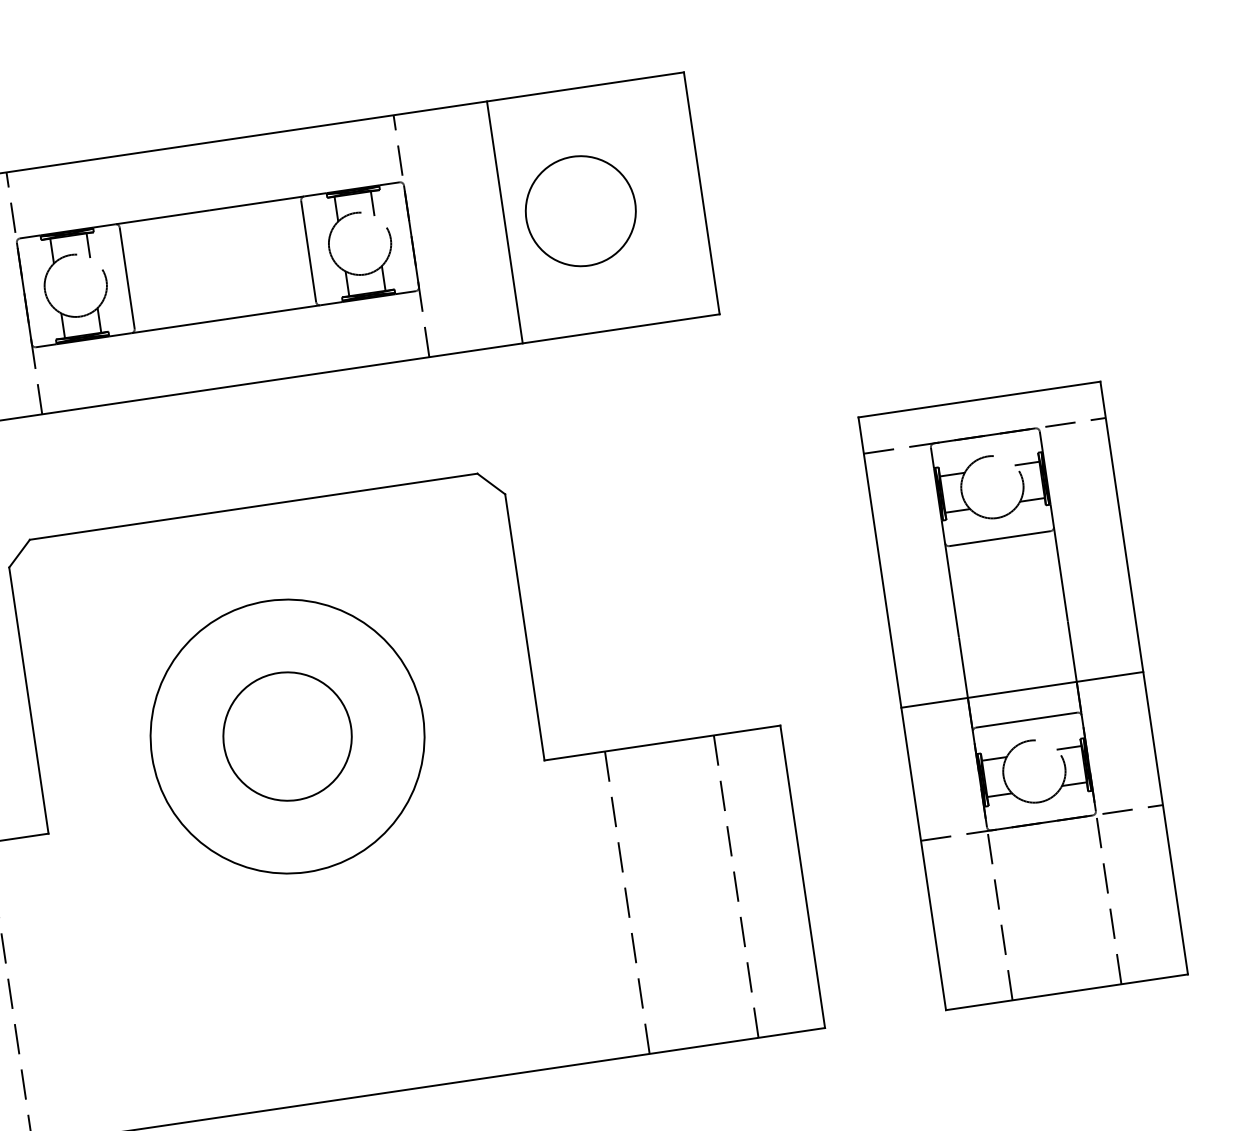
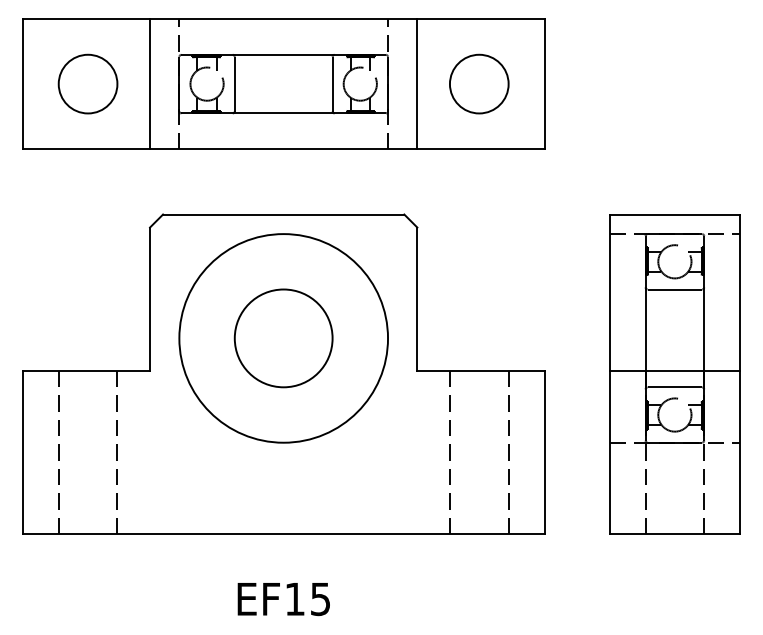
line: (504, 221) -> (417, 83), moved
circle: (287, 736) -> (283, 338), size x1.43
circle: (287, 736) -> (283, 338), size x1.43

